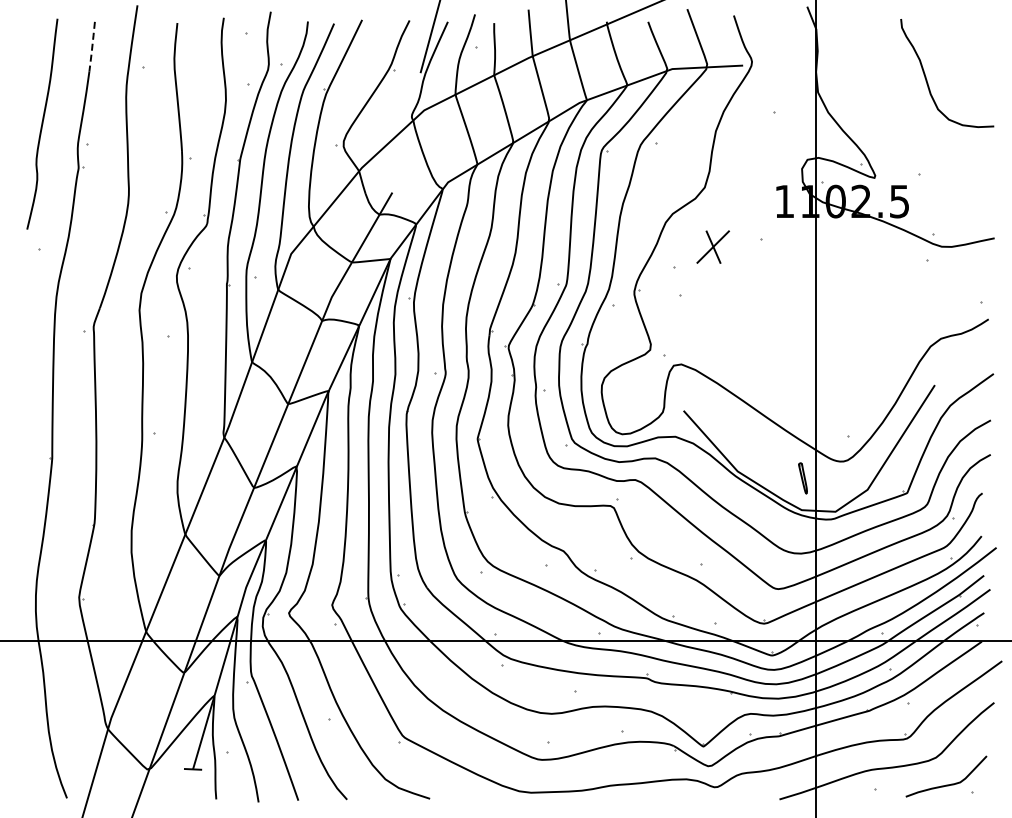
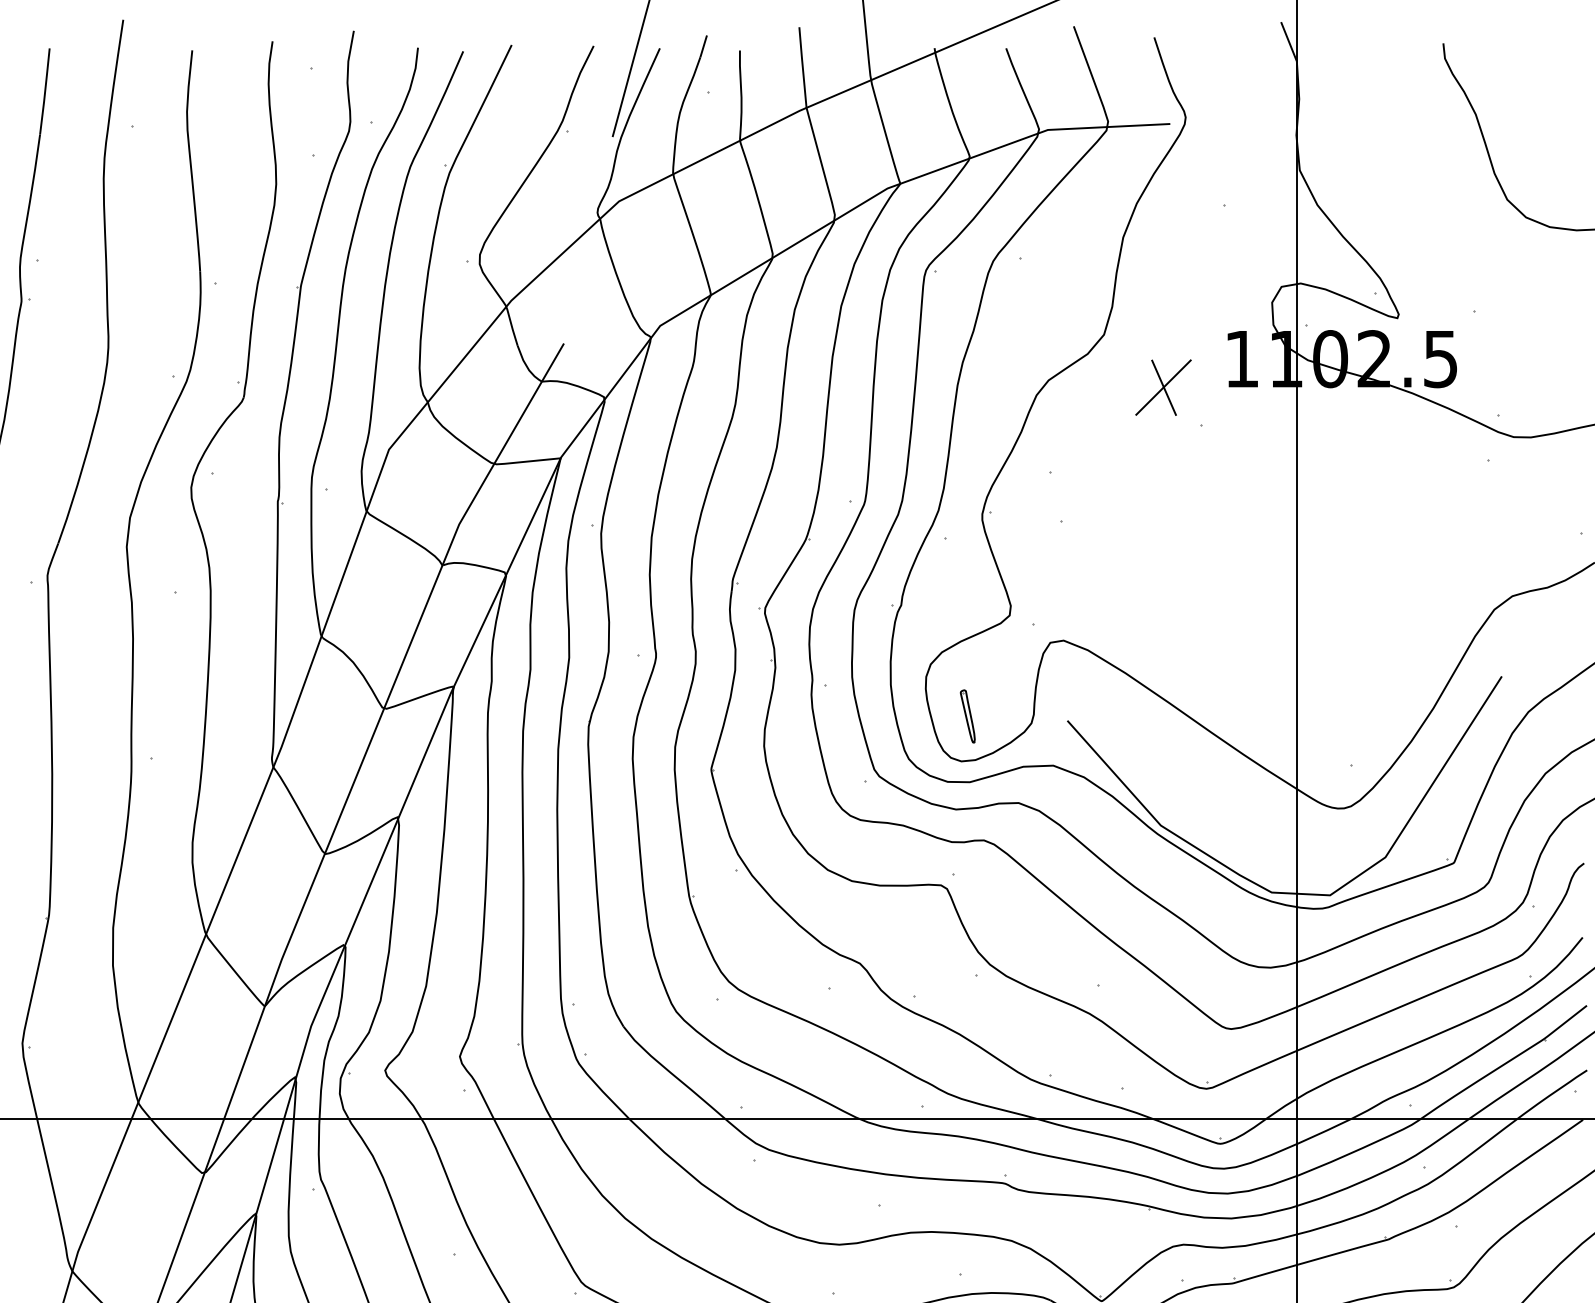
line: (92, 46) -> (45, 90), dashed -> solid
part: (712, 246) -> (1162, 386), moved
part: (802, 478) -> (966, 716), moved

